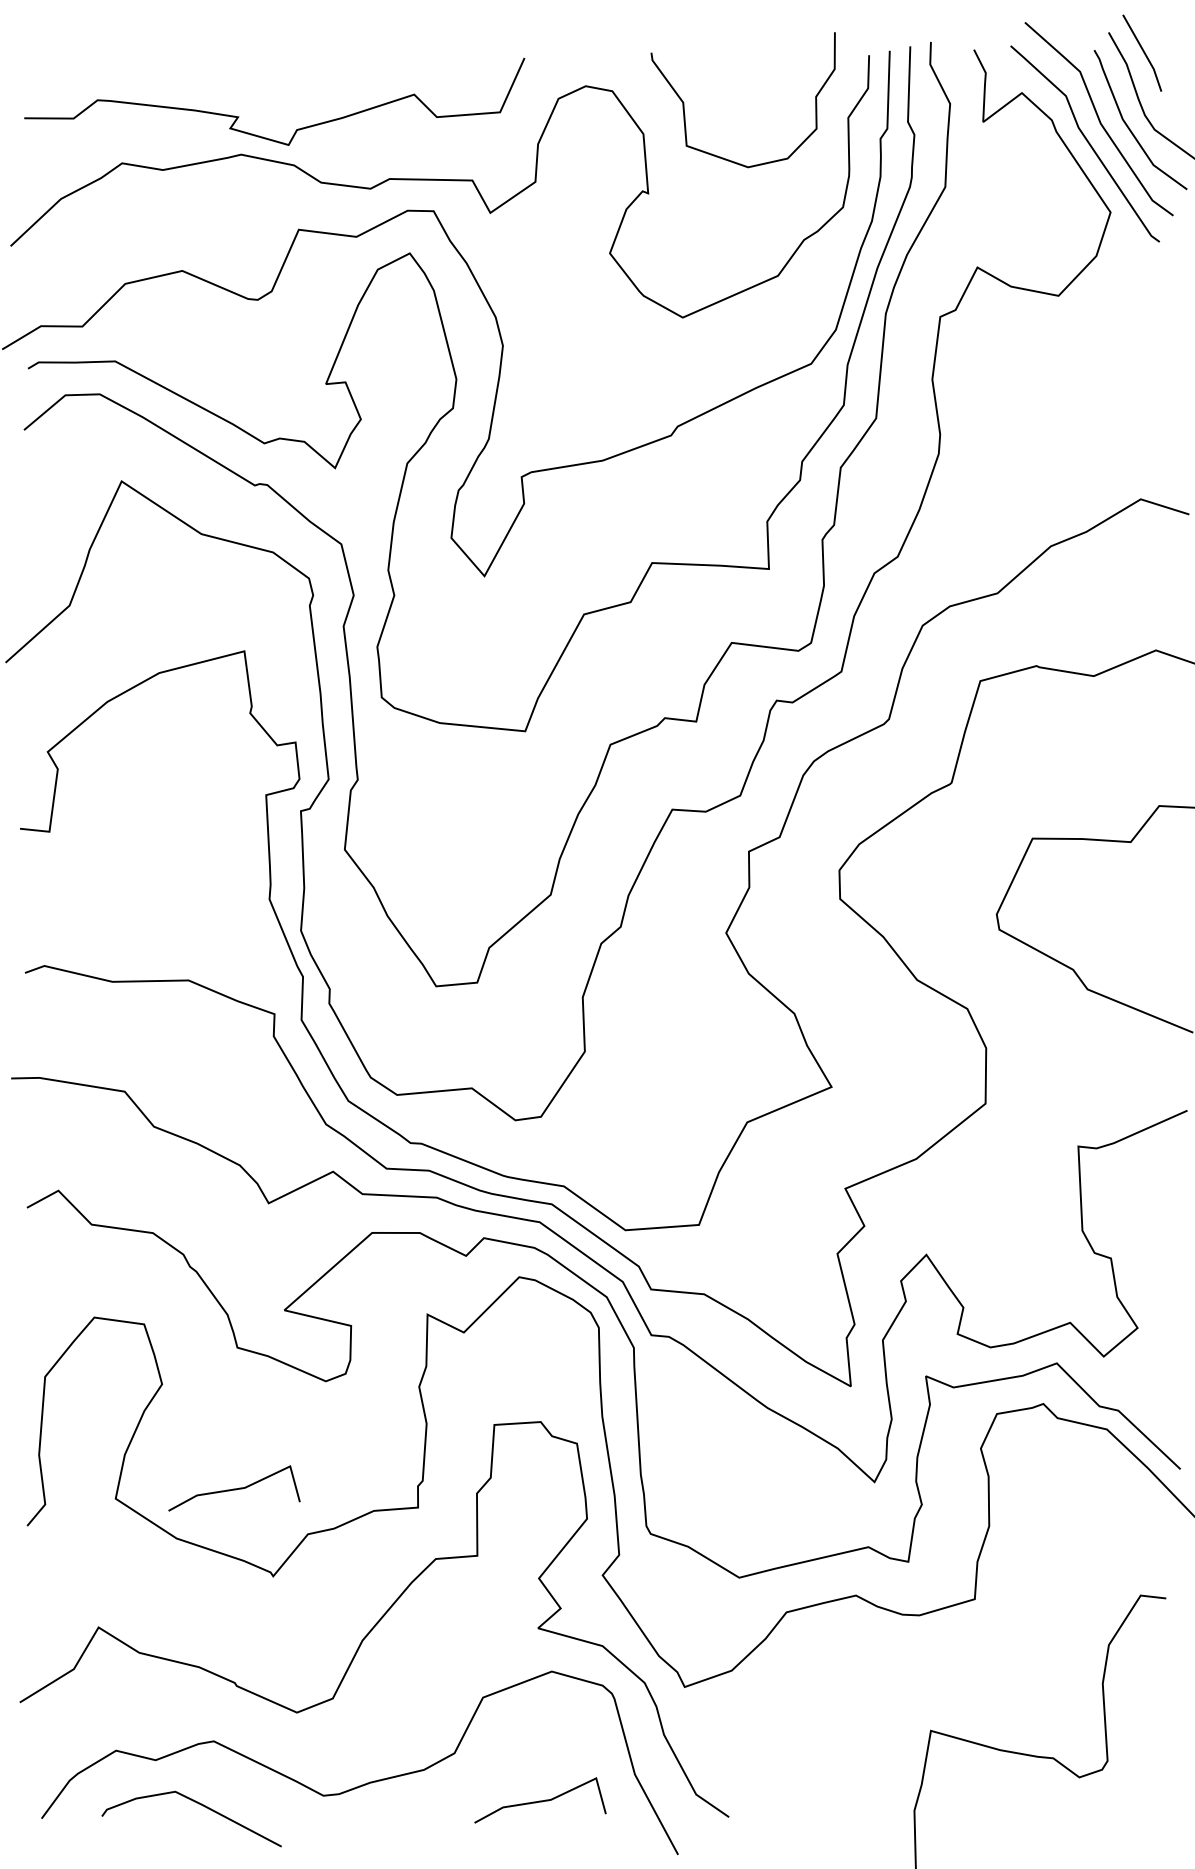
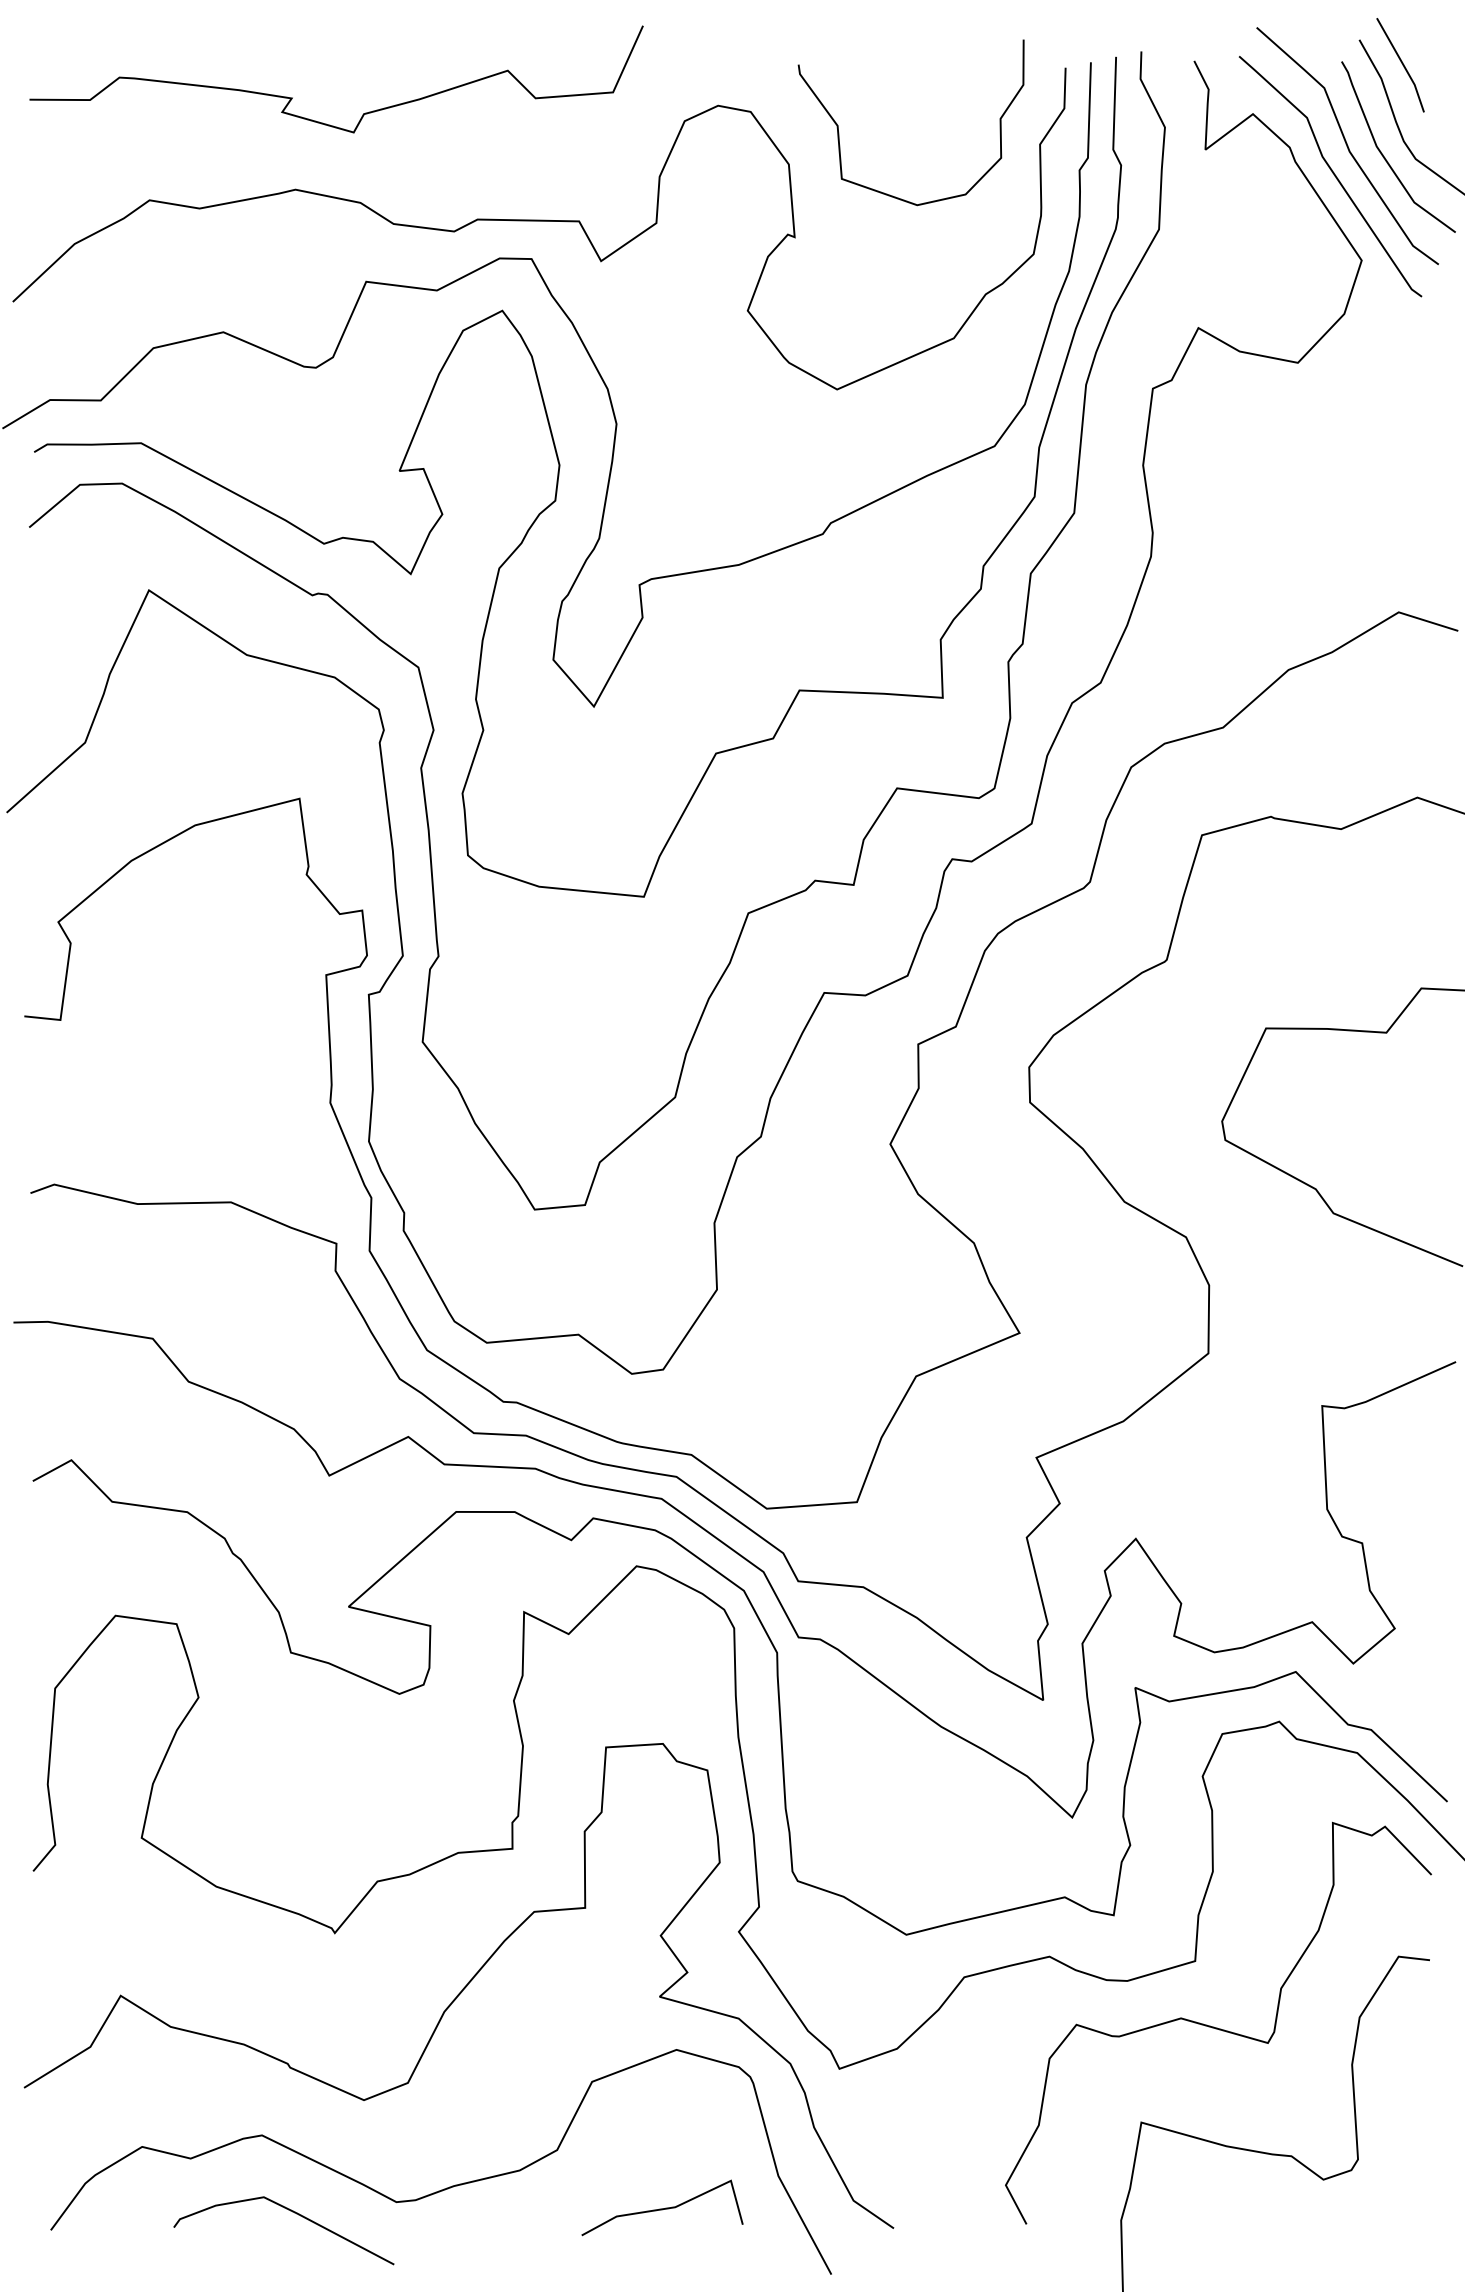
curve: (296, 129) -> (363, 113), moved
line: (234, 1488) -> (287, 1825), removed
curve: (993, 1653) -> (1218, 2027), added
curve: (198, 1804) -> (292, 2212), moved

